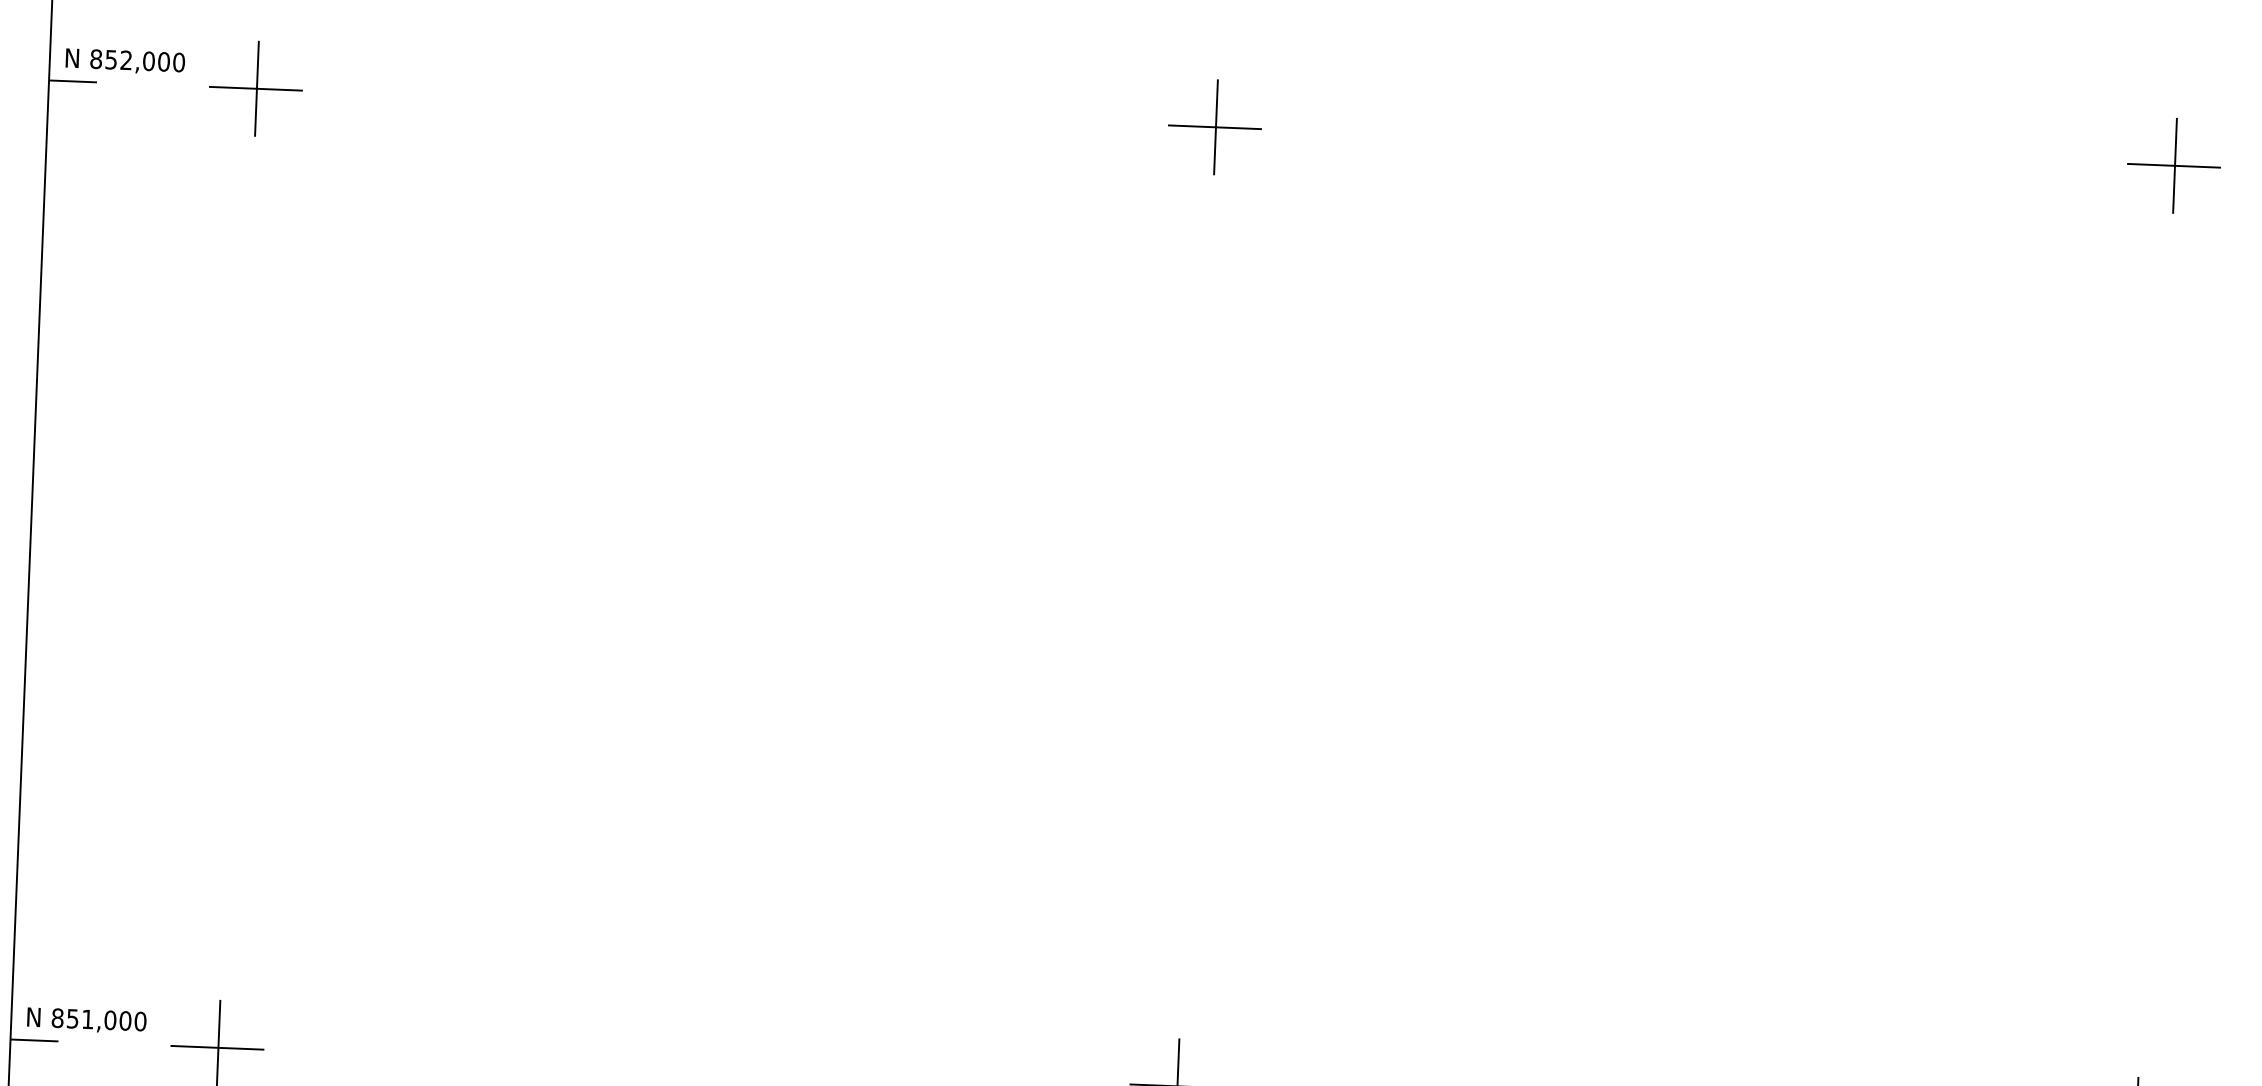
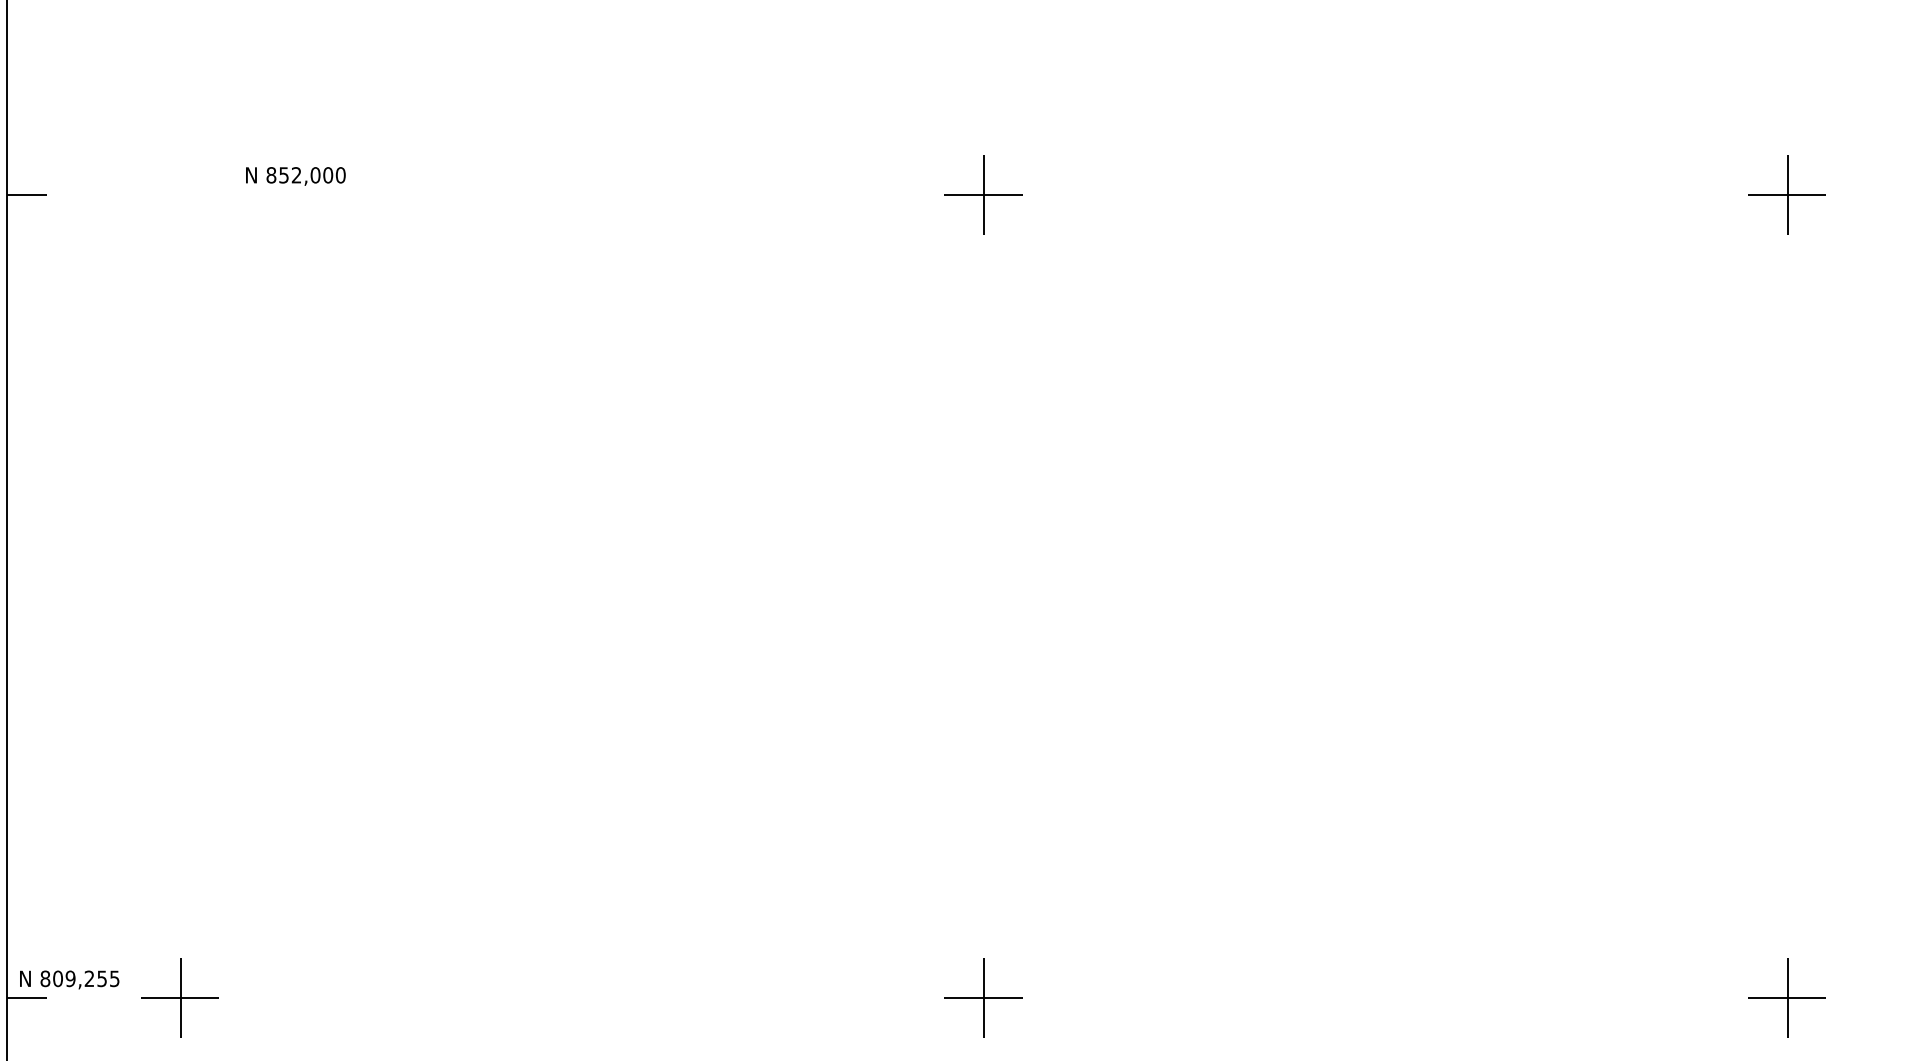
text: (124, 61) -> (295, 176), moved
part: (255, 88) -> (179, 194), removed
text: (106, 1019) -> (86, 978), 851,000 -> 809,255

